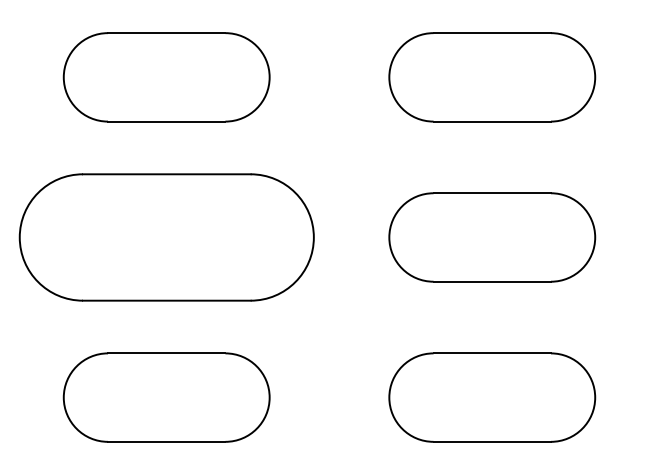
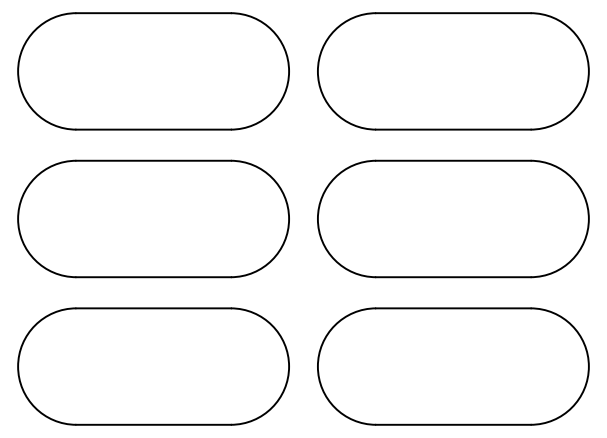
part: (166, 77) -> (153, 71), size x1.43
part: (492, 77) -> (453, 71), size x1.43
part: (492, 237) -> (453, 219), size x1.43
part: (166, 397) -> (153, 366), size x1.43
part: (492, 397) -> (453, 366), size x1.43

